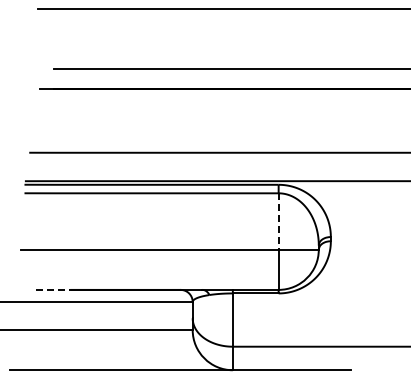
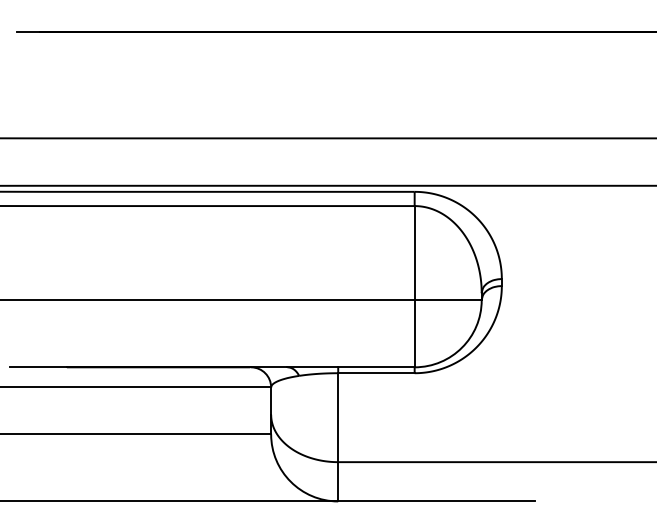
line: (278, 222) -> (414, 254), dashed -> solid
line: (53, 289) -> (38, 366), dashed -> solid

